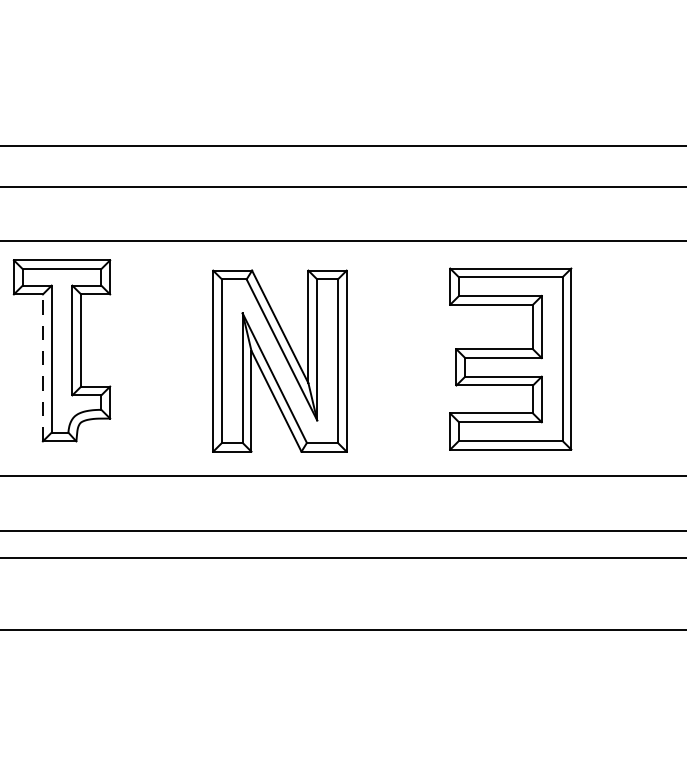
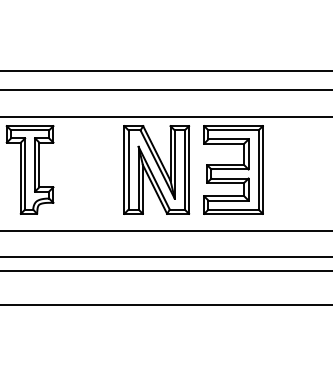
part: (510, 358) -> (233, 169), moved
part: (279, 360) -> (156, 169), moved
line: (42, 368) -> (20, 178), dashed -> solid

